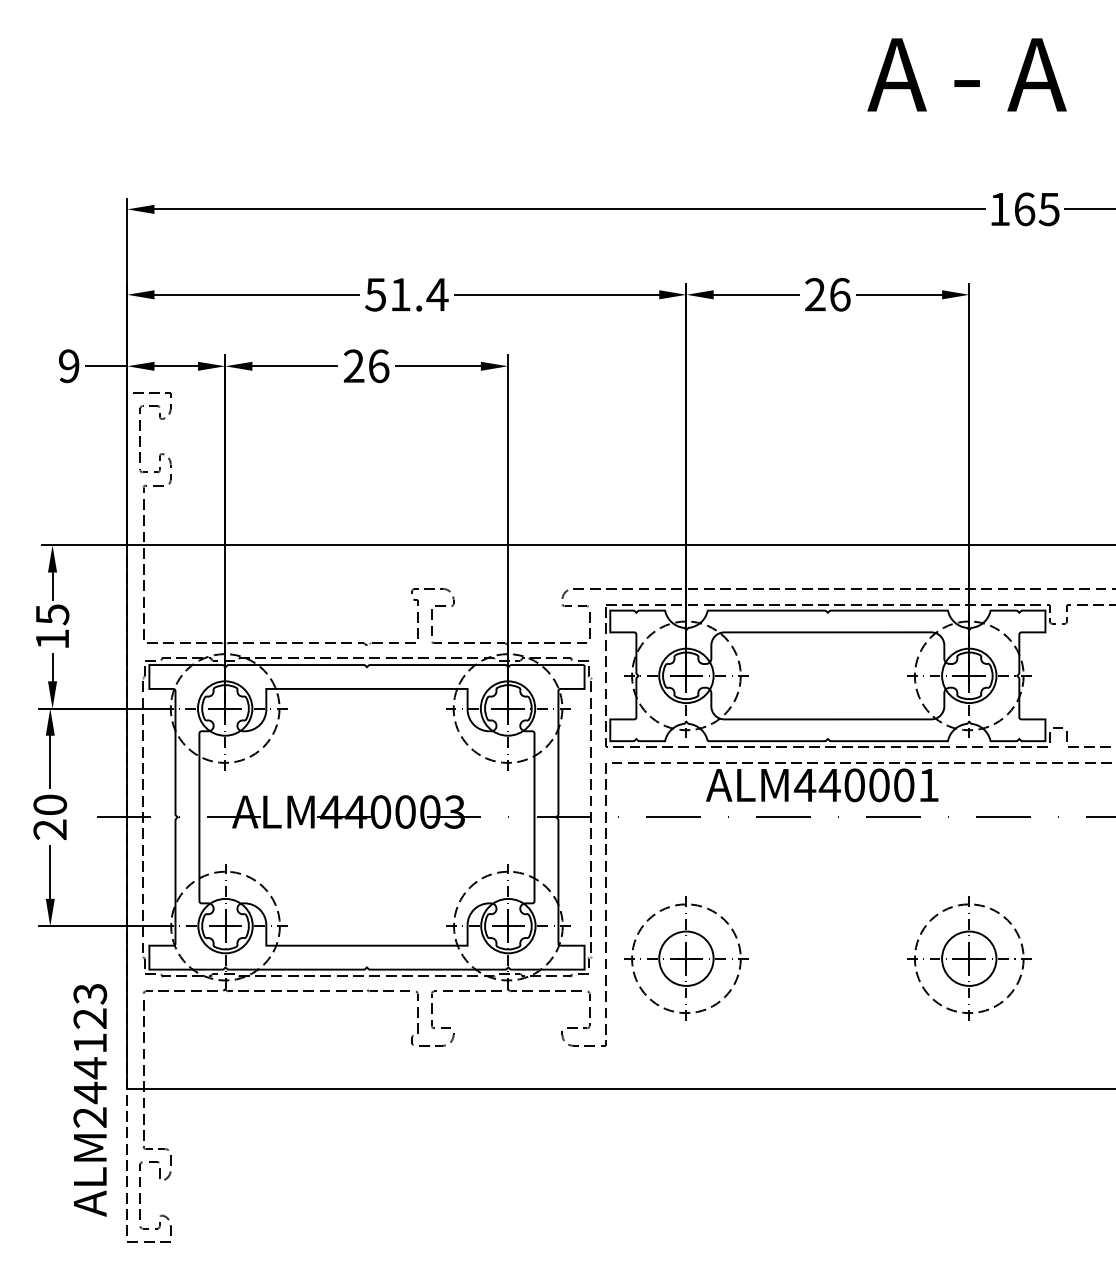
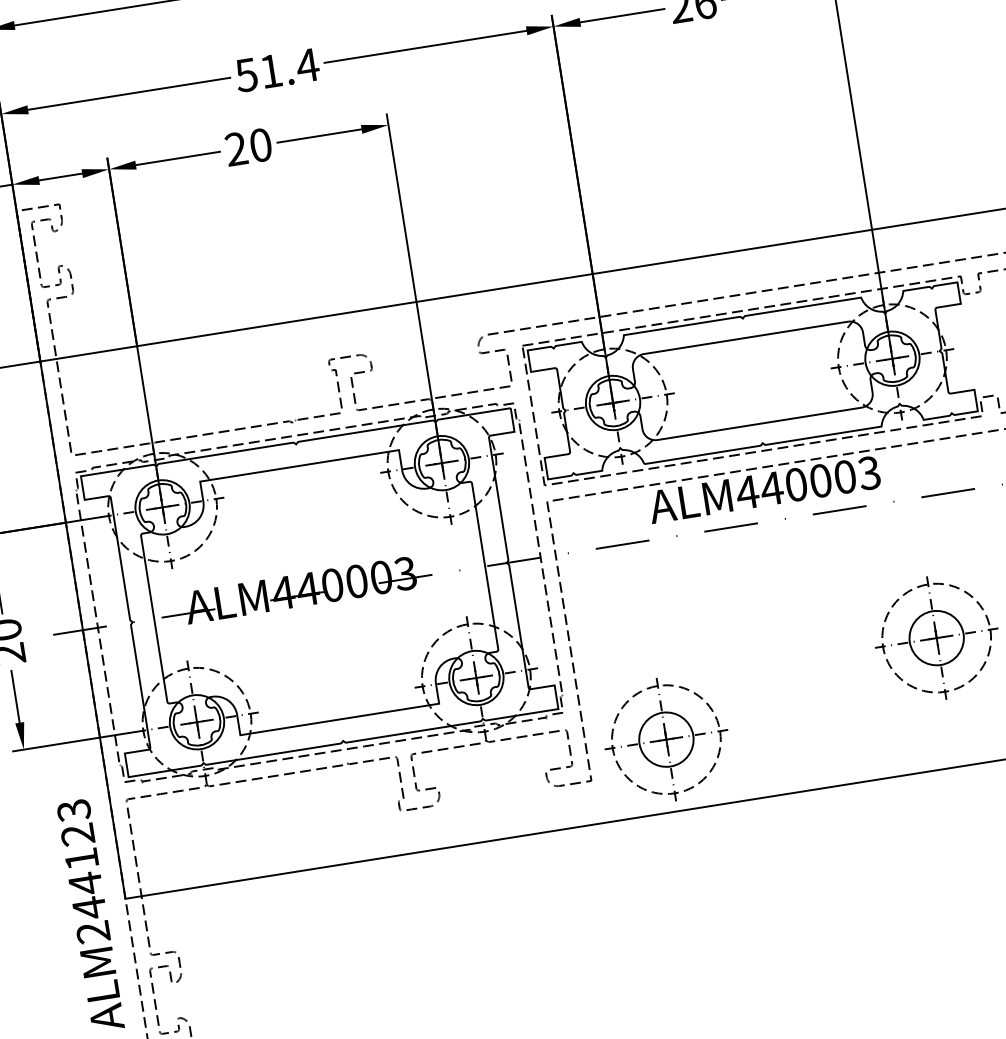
text: (378, 366) -> (260, 145), 26 -> 20
text: (928, 785) -> (869, 473), ALM440001 -> ALM440003
part: (686, 958) -> (666, 739), moved

